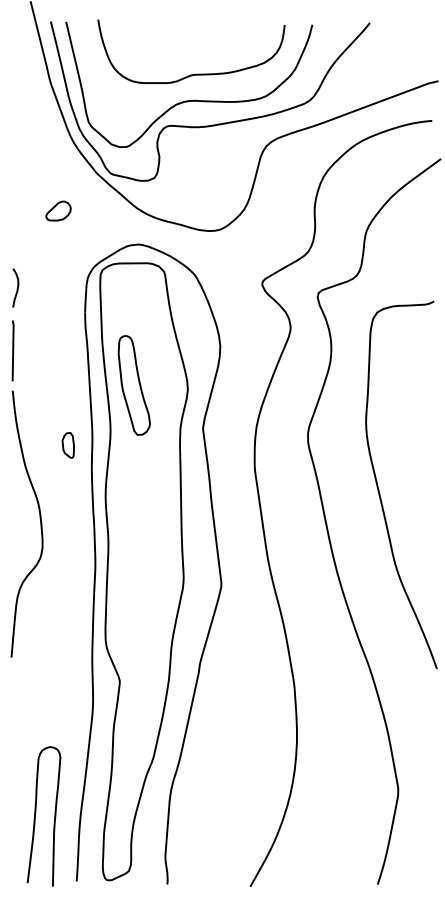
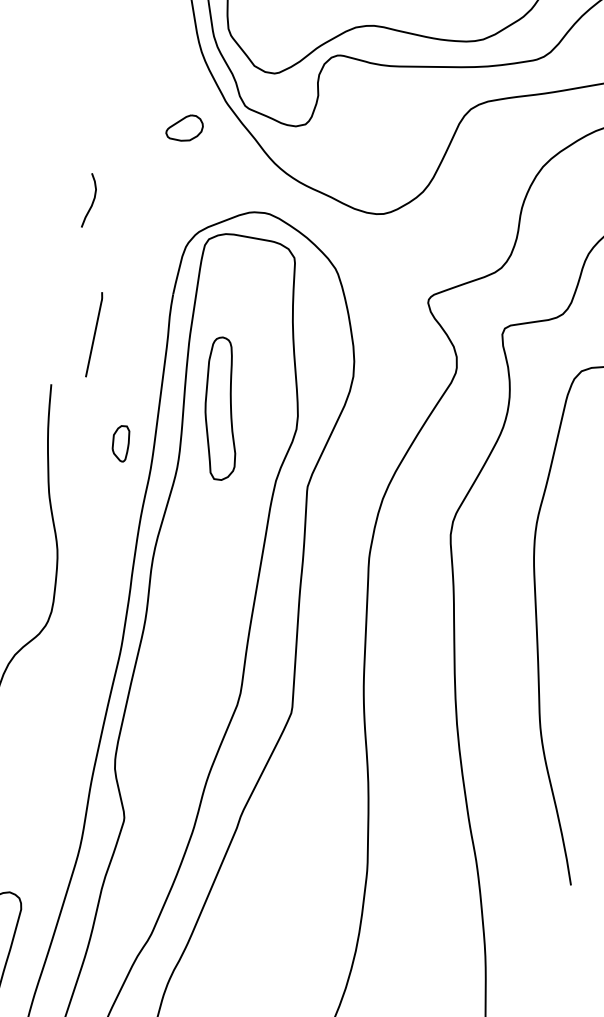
part: (58, 210) -> (185, 126), moved
curve: (16, 288) -> (91, 201), moved
line: (12, 350) -> (93, 334), moved
part: (67, 445) -> (119, 443), moved

